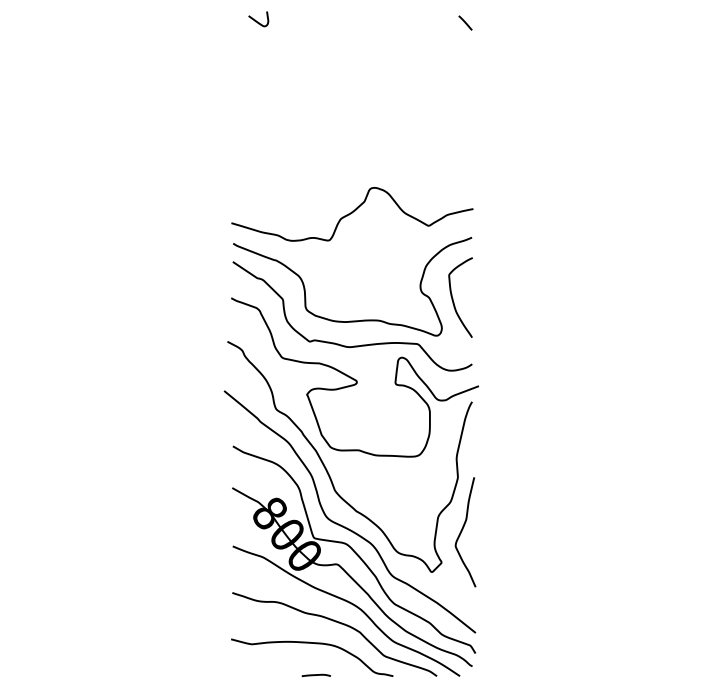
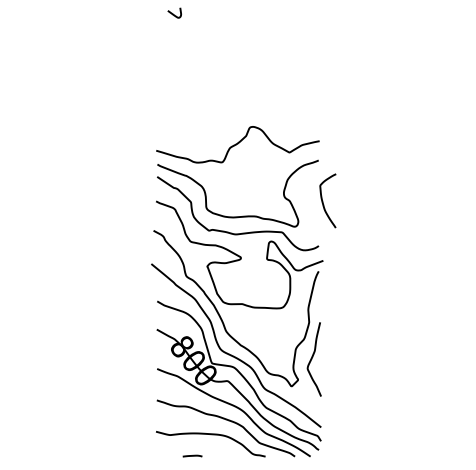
curve: (465, 22) -> (314, 15), removed
curve: (453, 298) -> (323, 201), moved
curve: (316, 674) -> (192, 455), moved

